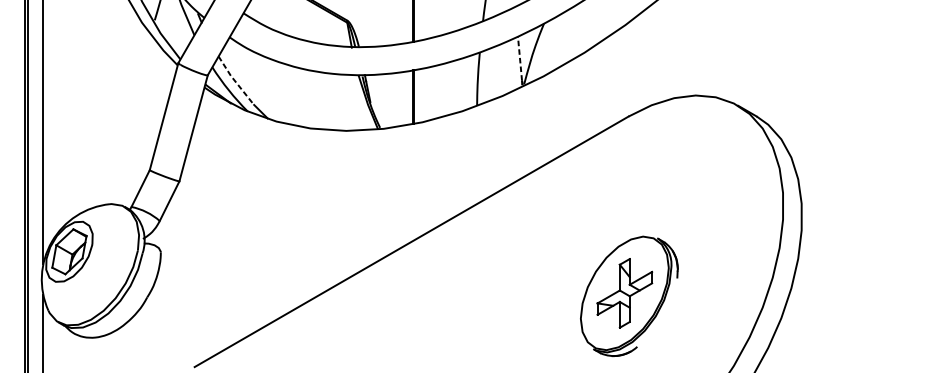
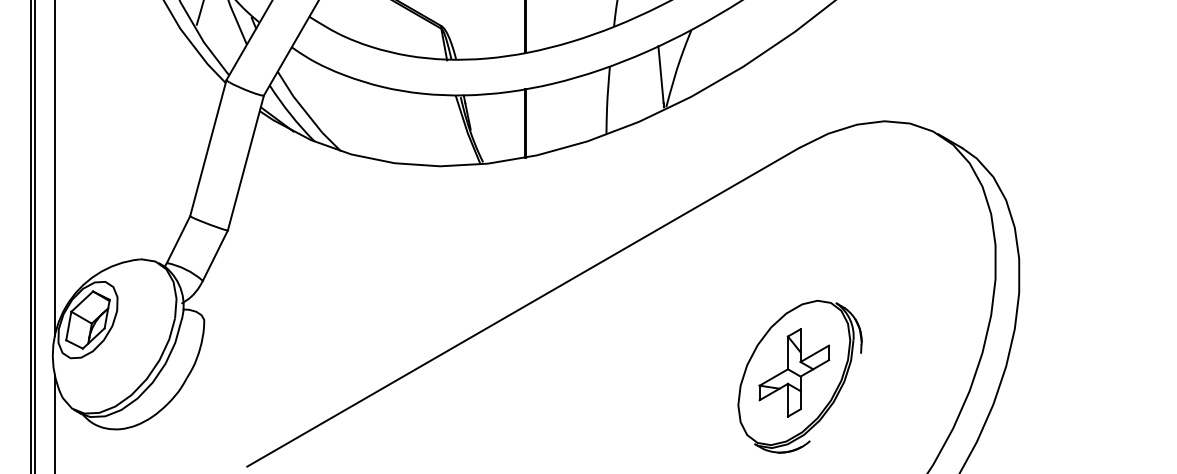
line: (519, 57) -> (660, 73), dashed -> solid
line: (234, 80) -> (298, 102), dashed -> solid

